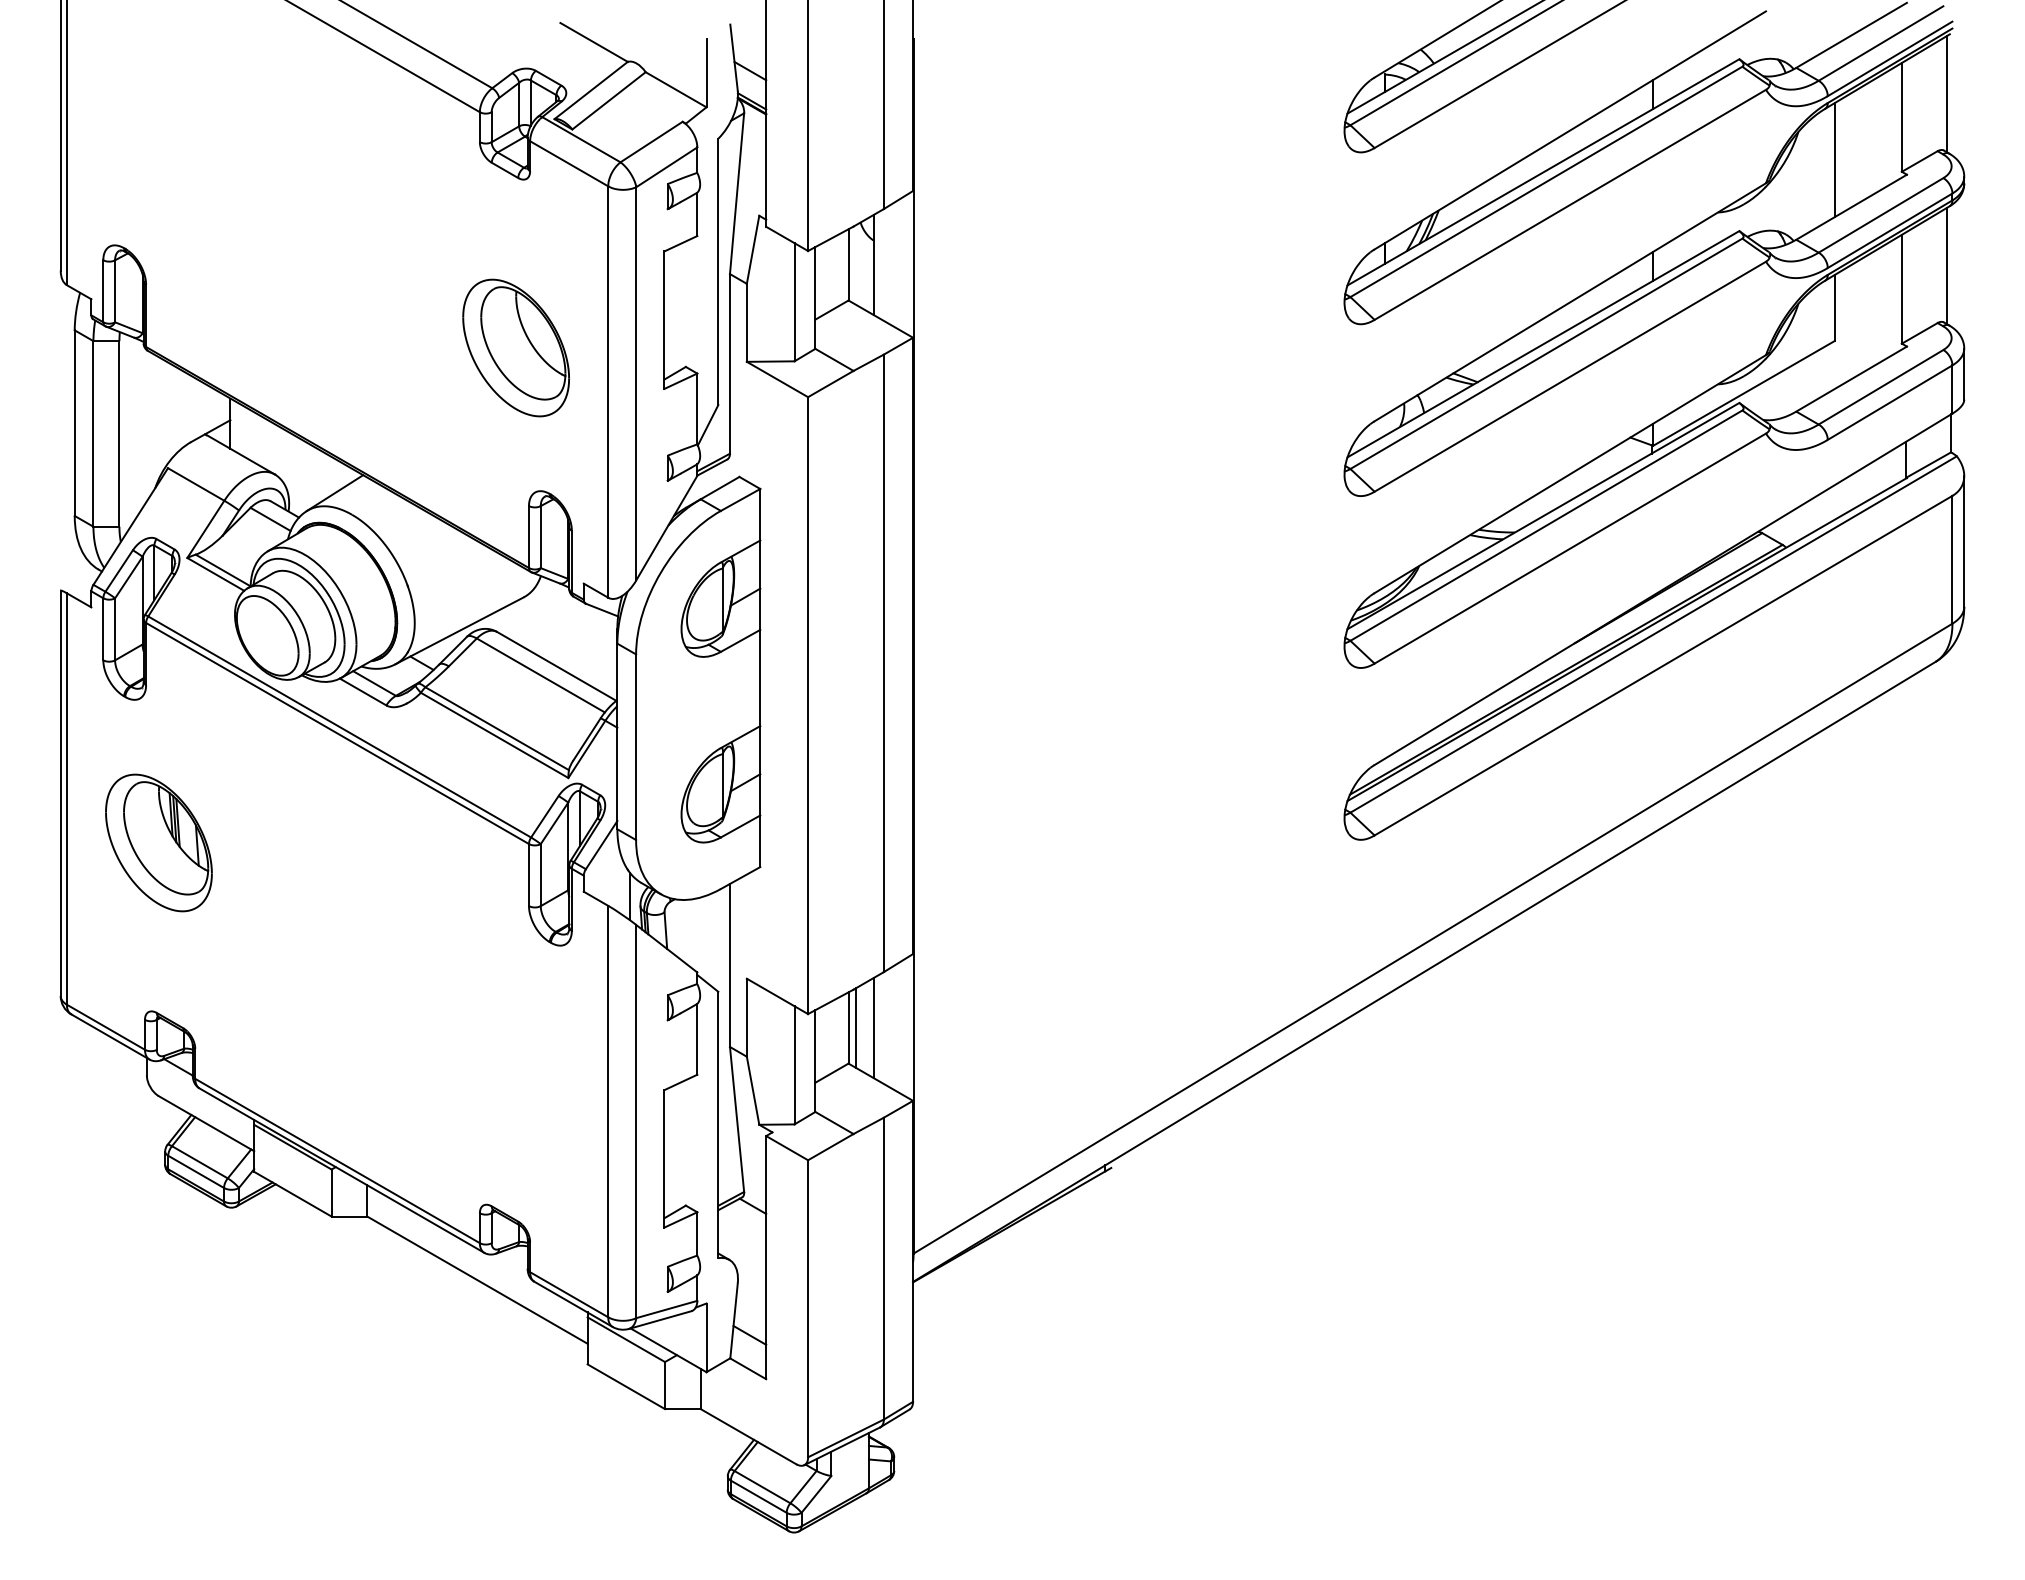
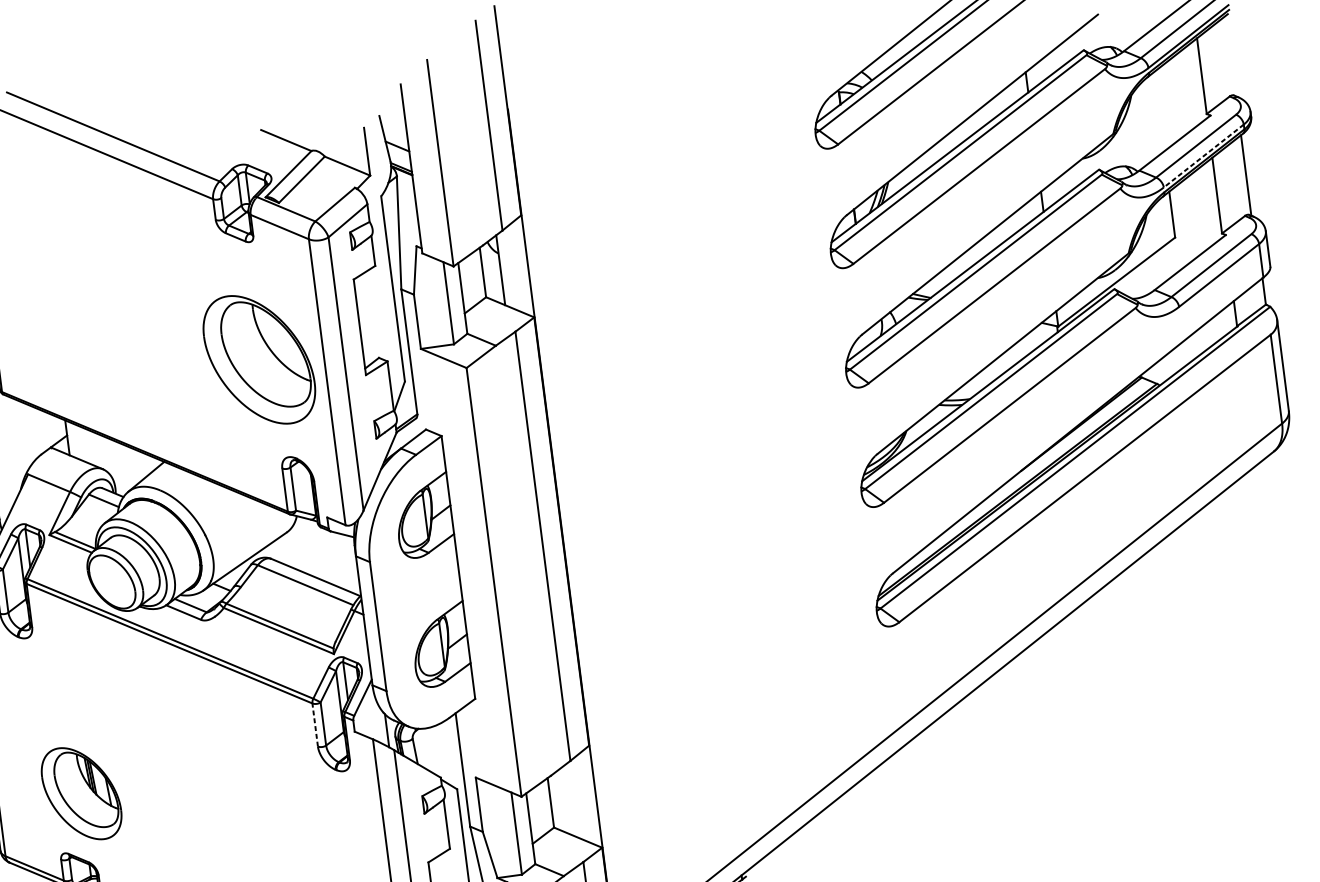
line: (1946, 94) -> (1230, 56), removed
line: (1834, 160) -> (1158, 112), removed
line: (1890, 230) -> (1204, 155), solid -> dashed
part: (515, 347) -> (258, 359), size x1.4
part: (158, 842) -> (81, 793), moved
line: (529, 874) -> (315, 724), solid -> dashed
line: (856, 1027) -> (556, 801), removed
line: (874, 1027) -> (568, 800), removed

